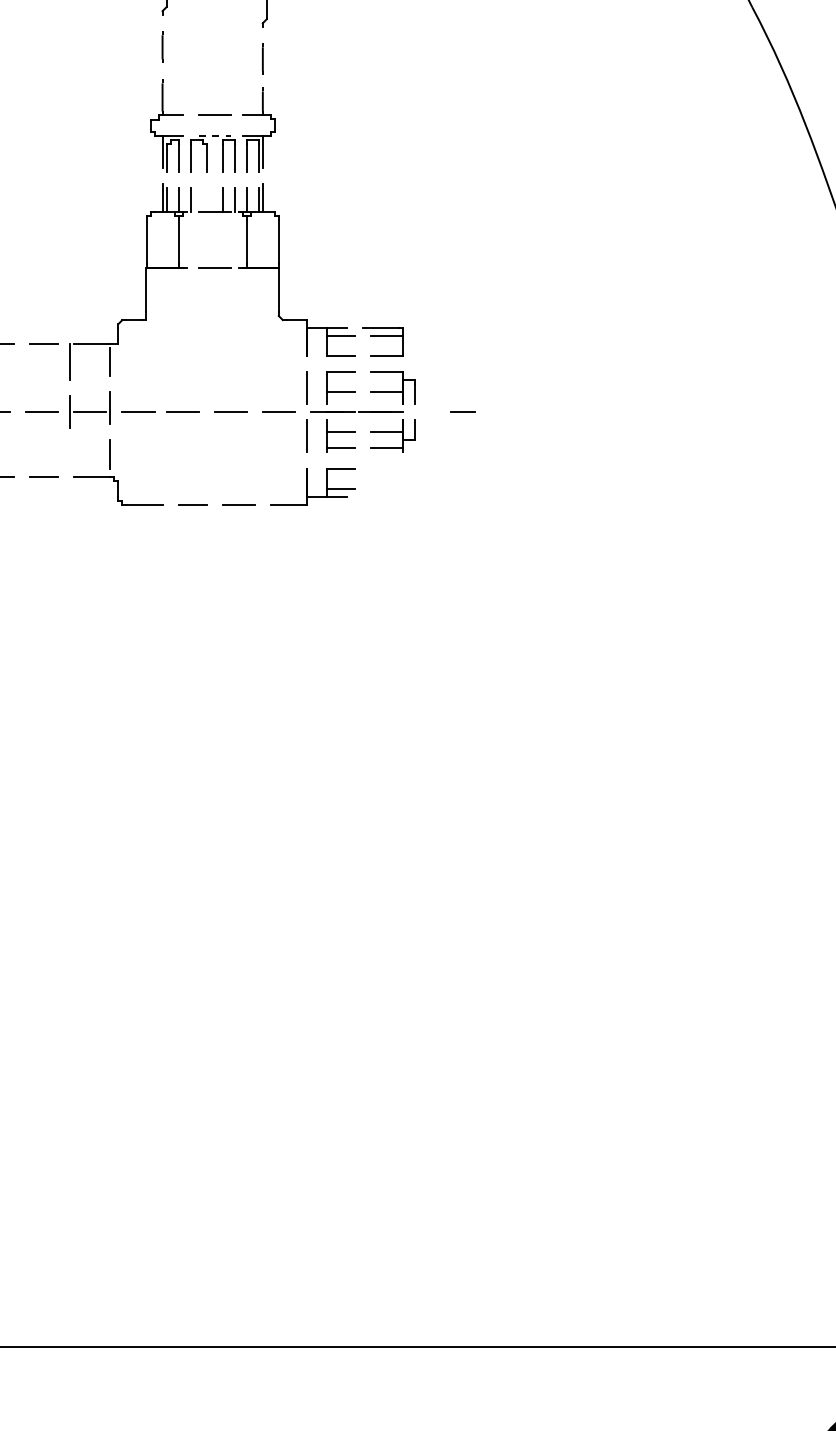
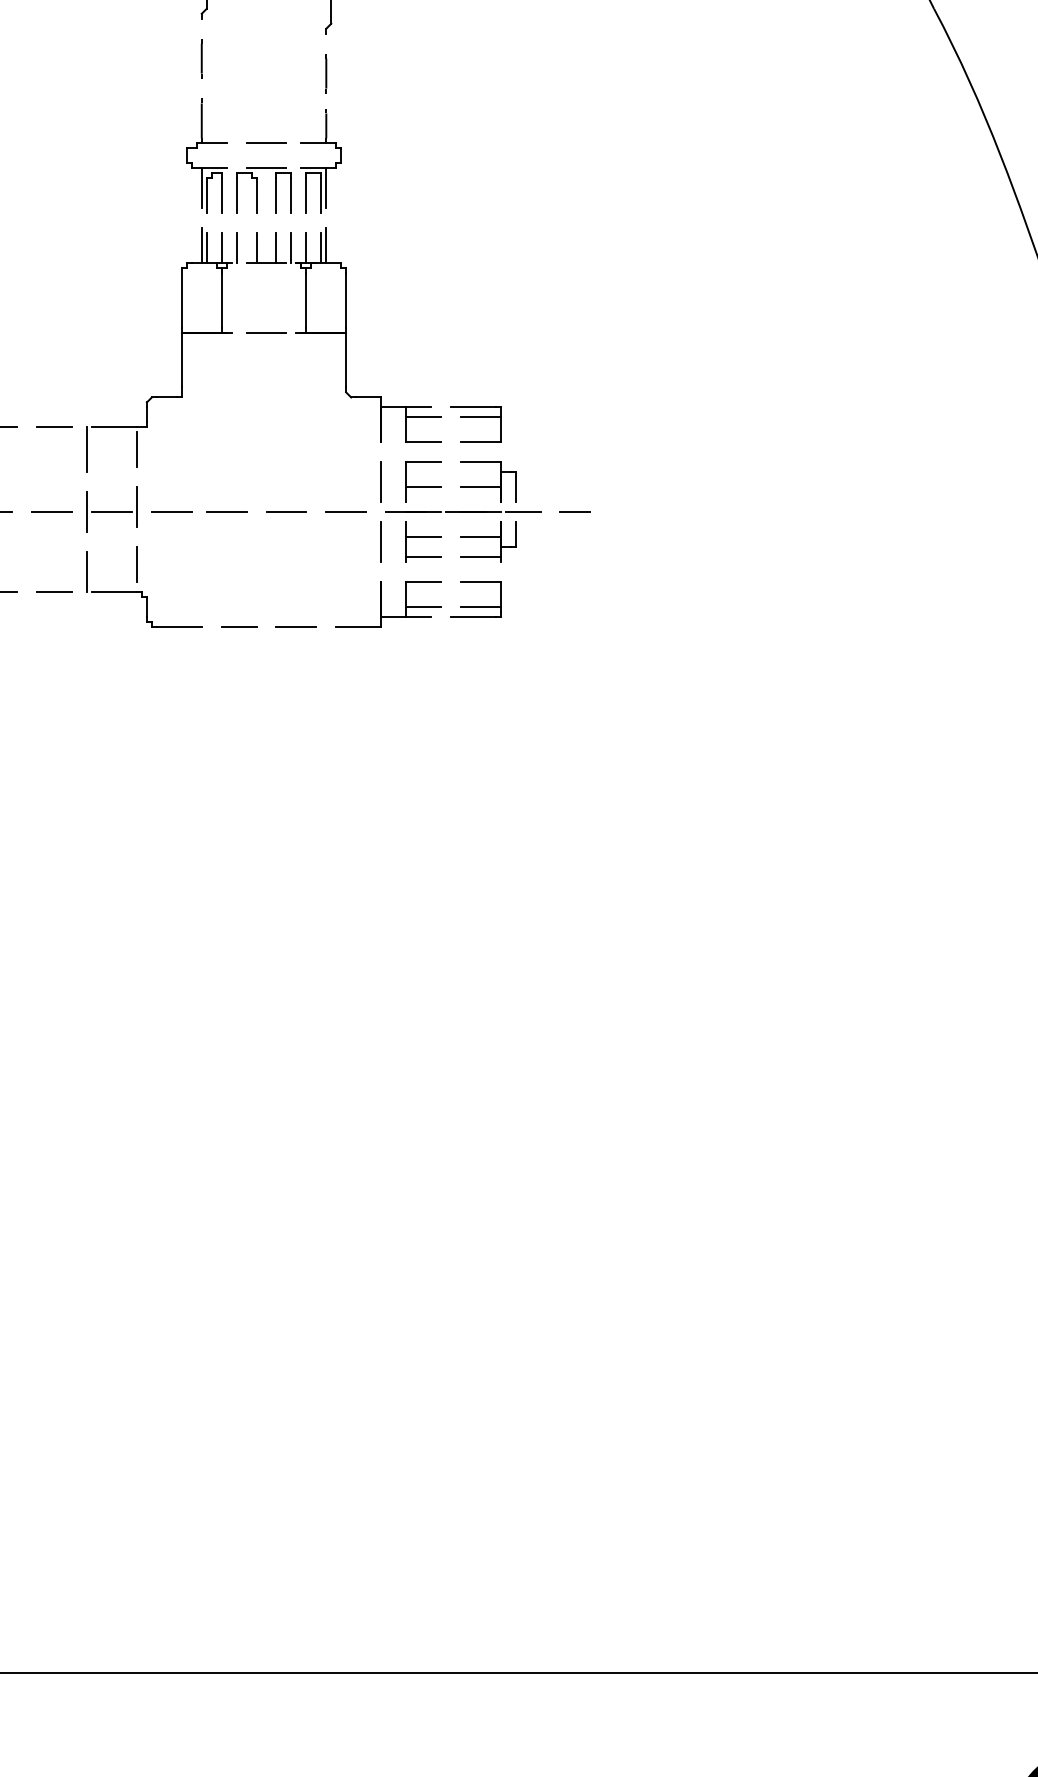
line: (215, 135) -> (267, 168), dashed -> solid
line: (206, 199) -> (256, 247), added
line: (421, 412) -> (523, 512), added
line: (70, 460) -> (87, 571), added
part: (382, 482) -> (474, 599), added

